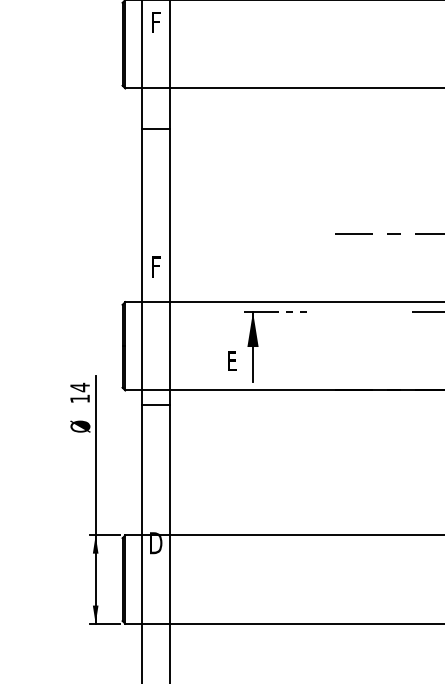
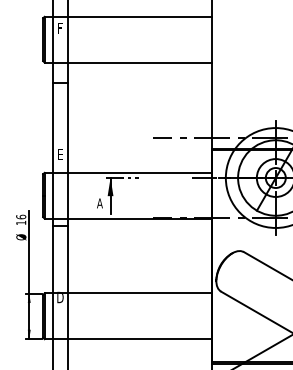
text: (156, 266) -> (60, 154), F -> E
text: (231, 361) -> (99, 203), E -> A
text: (80, 386) -> (21, 216), 14 -> 16

